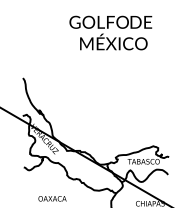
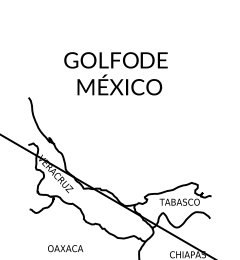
text: (110, 32) -> (115, 73), moved

